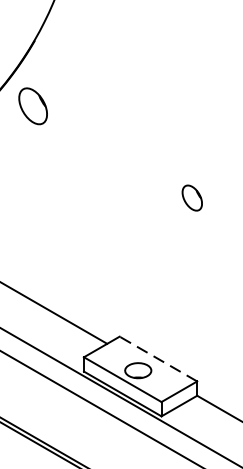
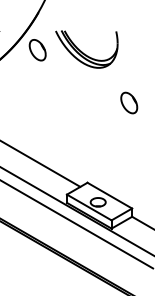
part: (117, 105) -> (86, 49), added
part: (192, 197) -> (129, 102), size x1.43
line: (157, 358) -> (109, 195), dashed -> solid

